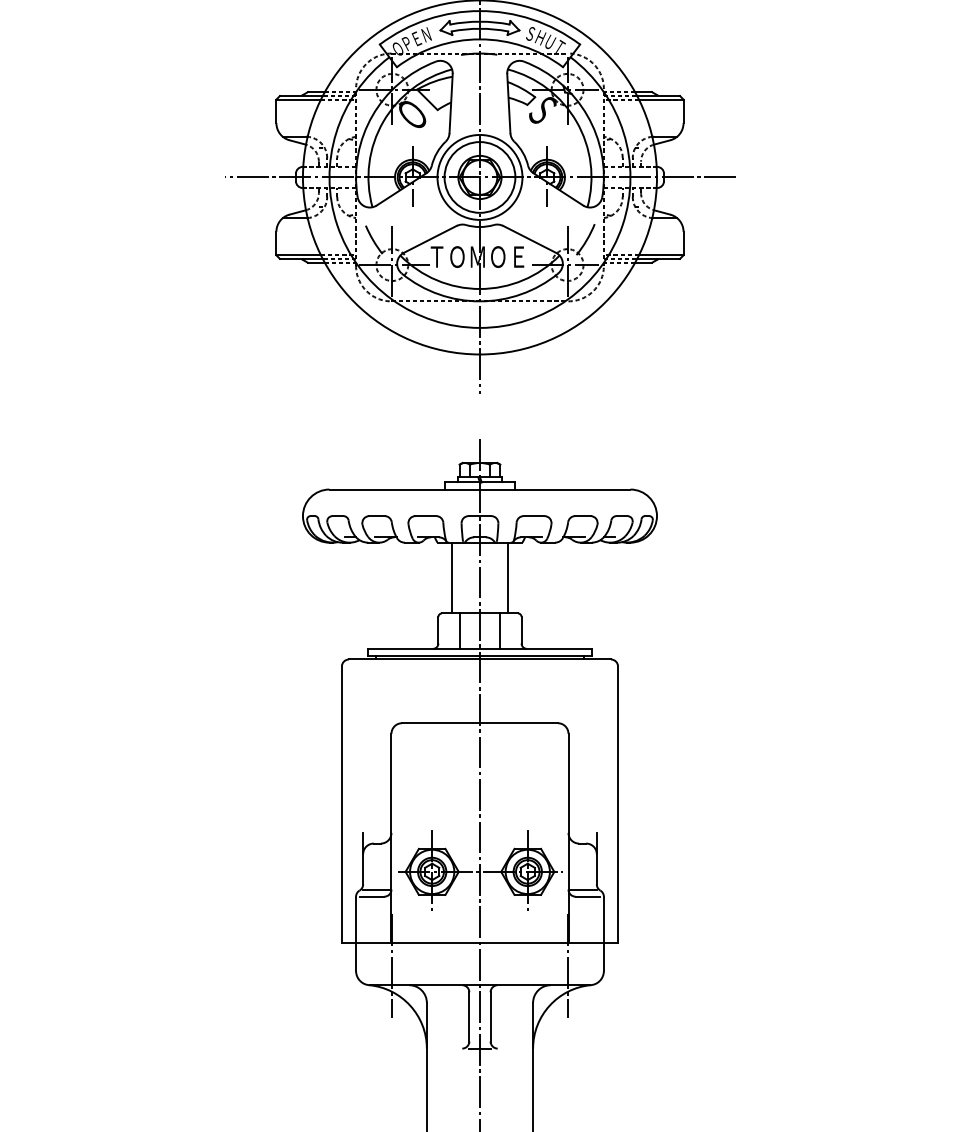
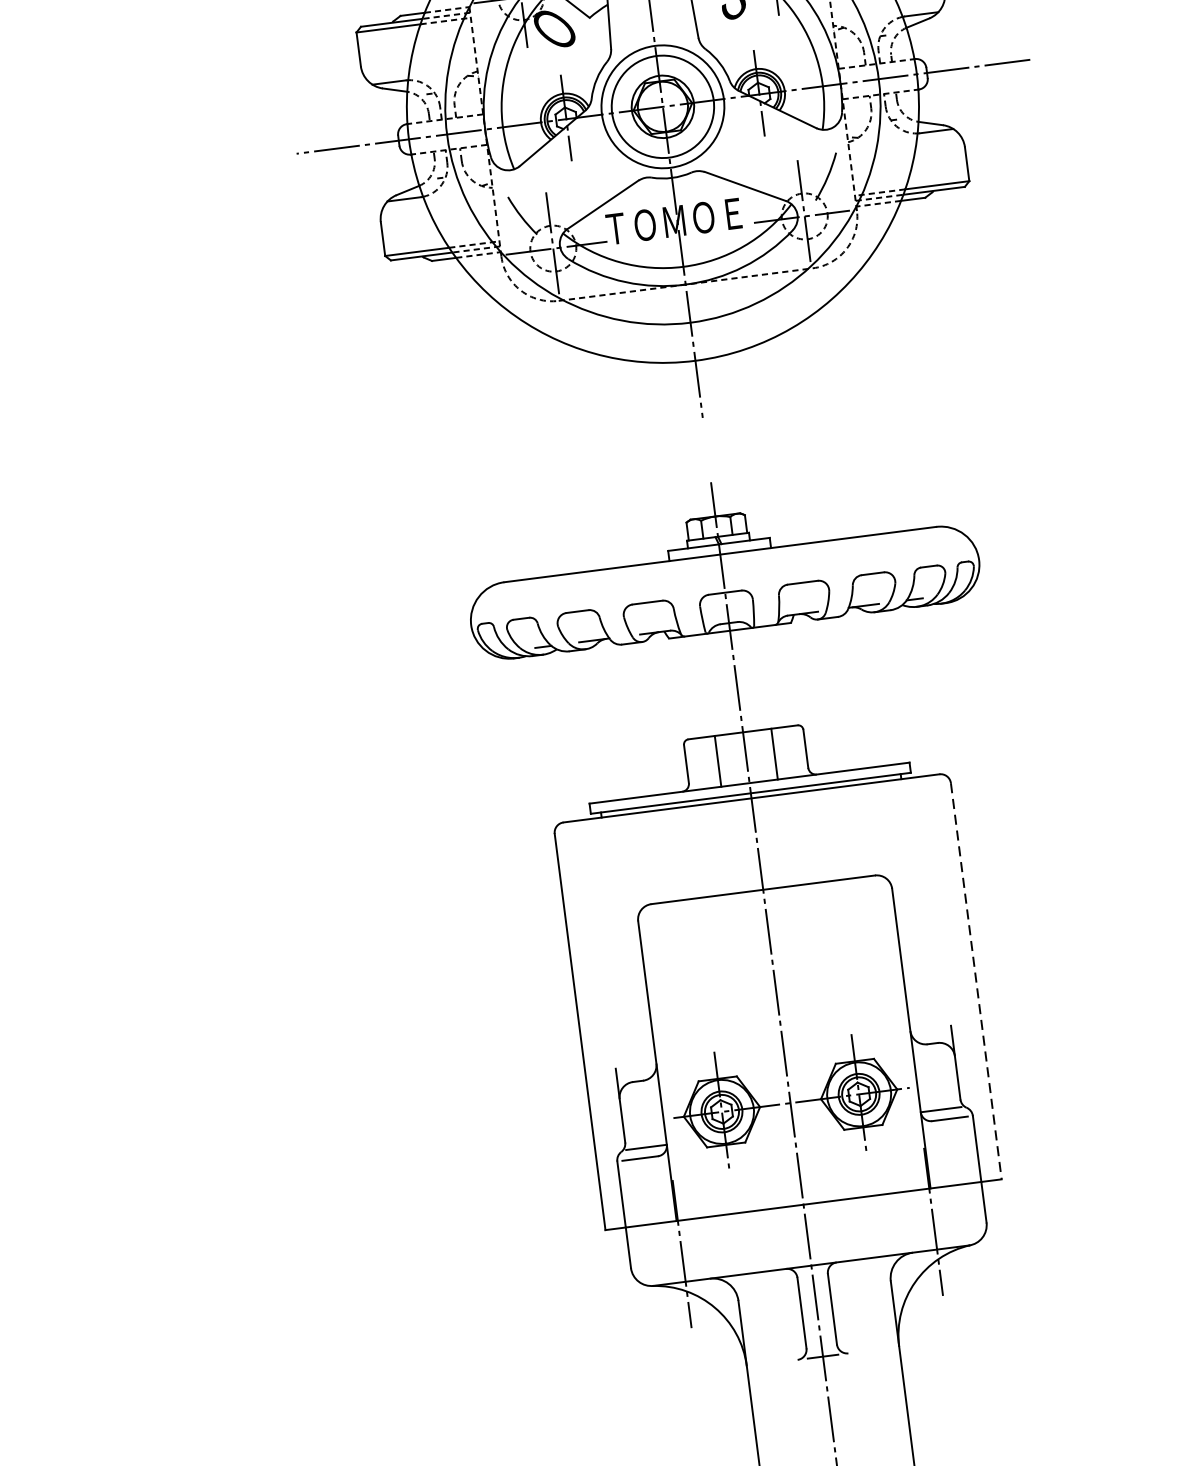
line: (451, 577) -> (695, 685), removed
line: (508, 577) -> (777, 675), removed
line: (618, 805) -> (977, 982), solid -> dashed

